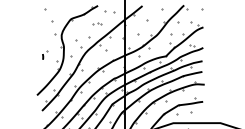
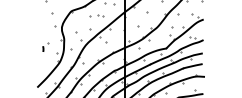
part: (96, 23) -> (96, 15), size x1.67

